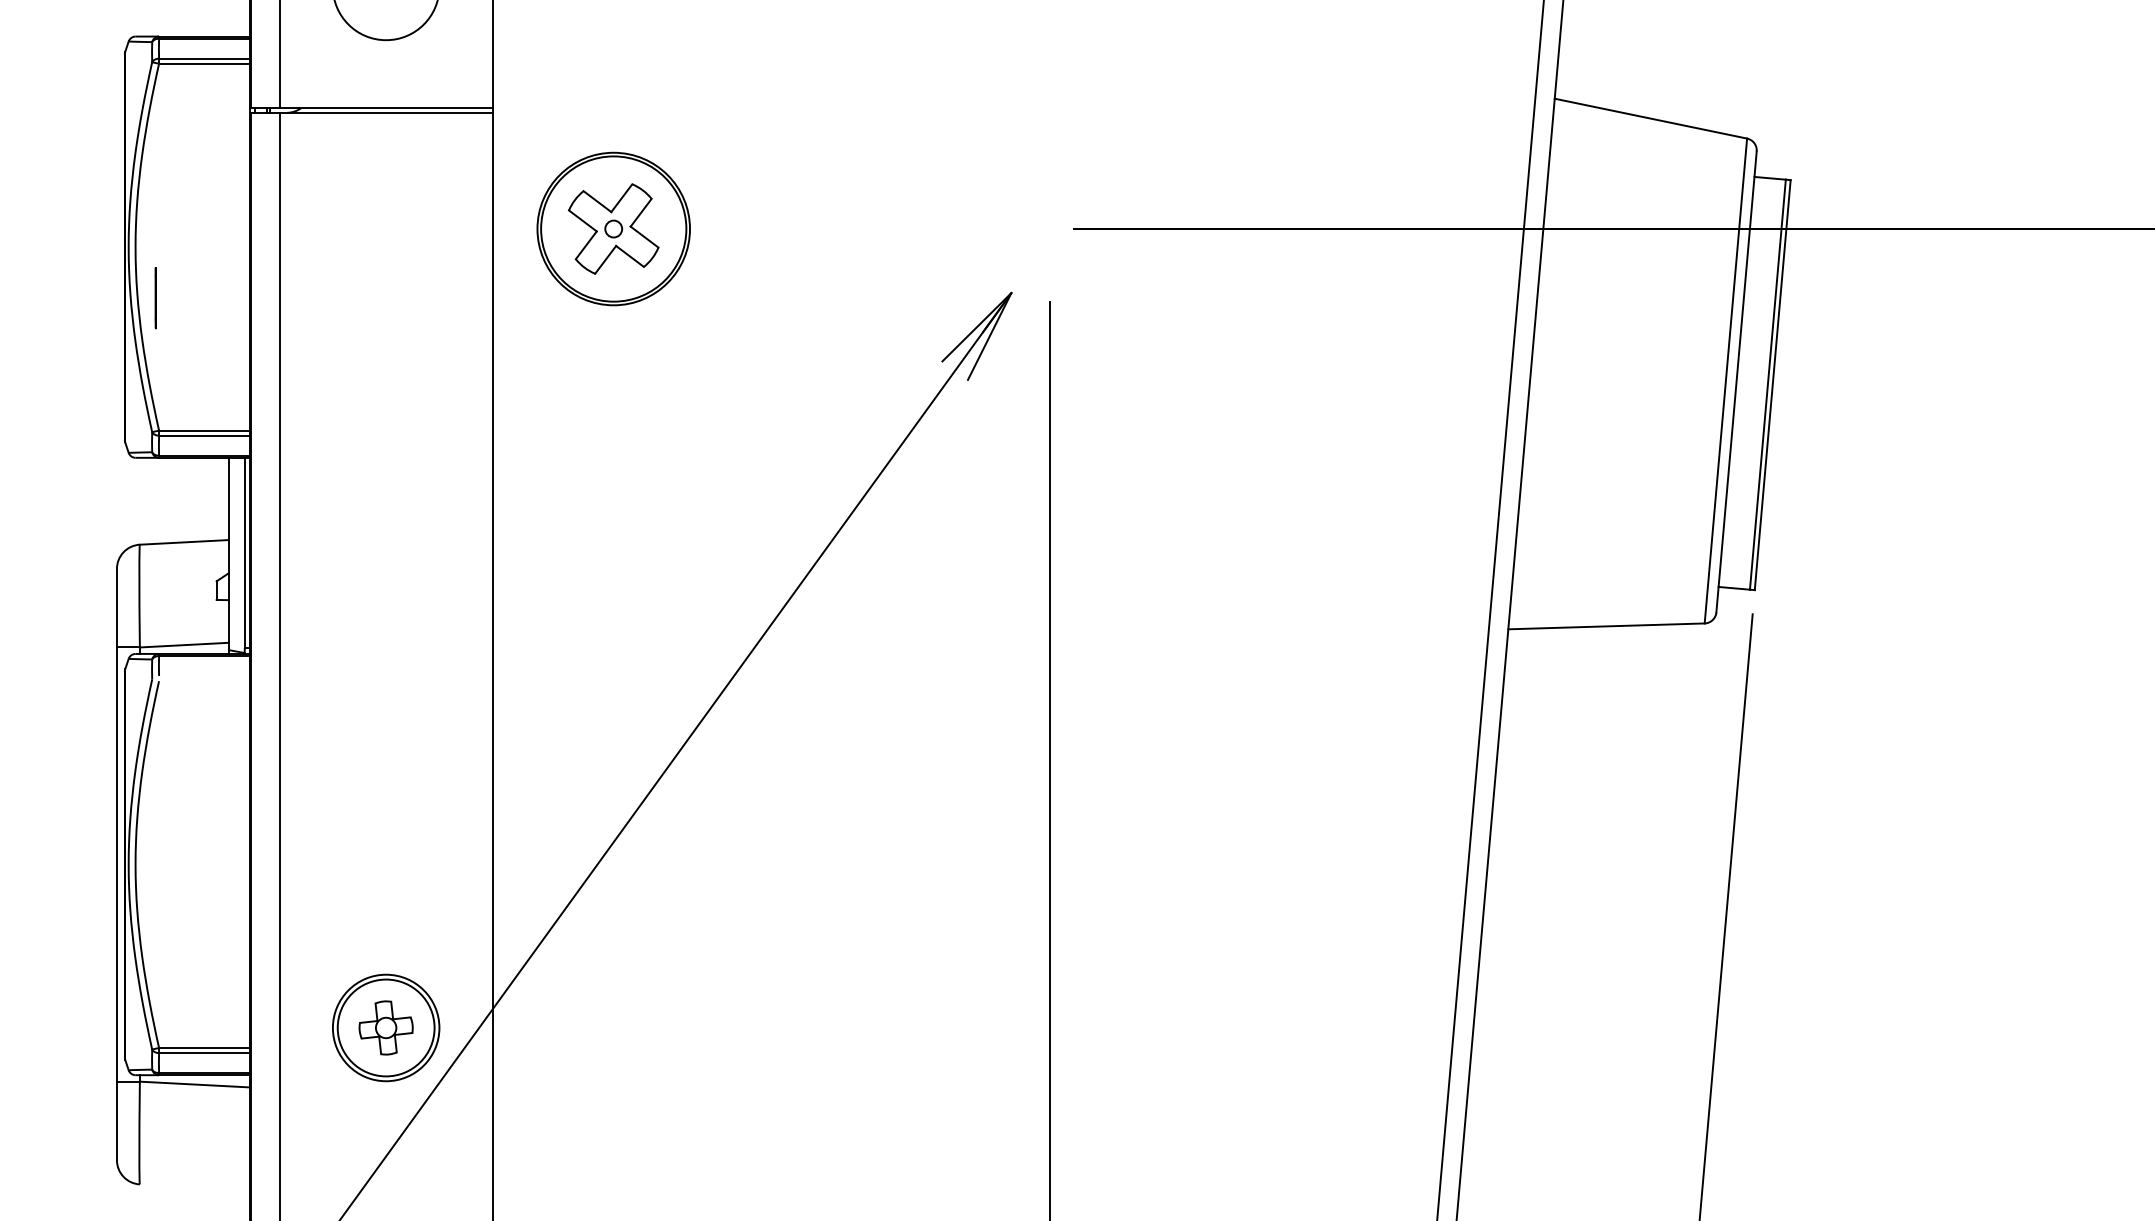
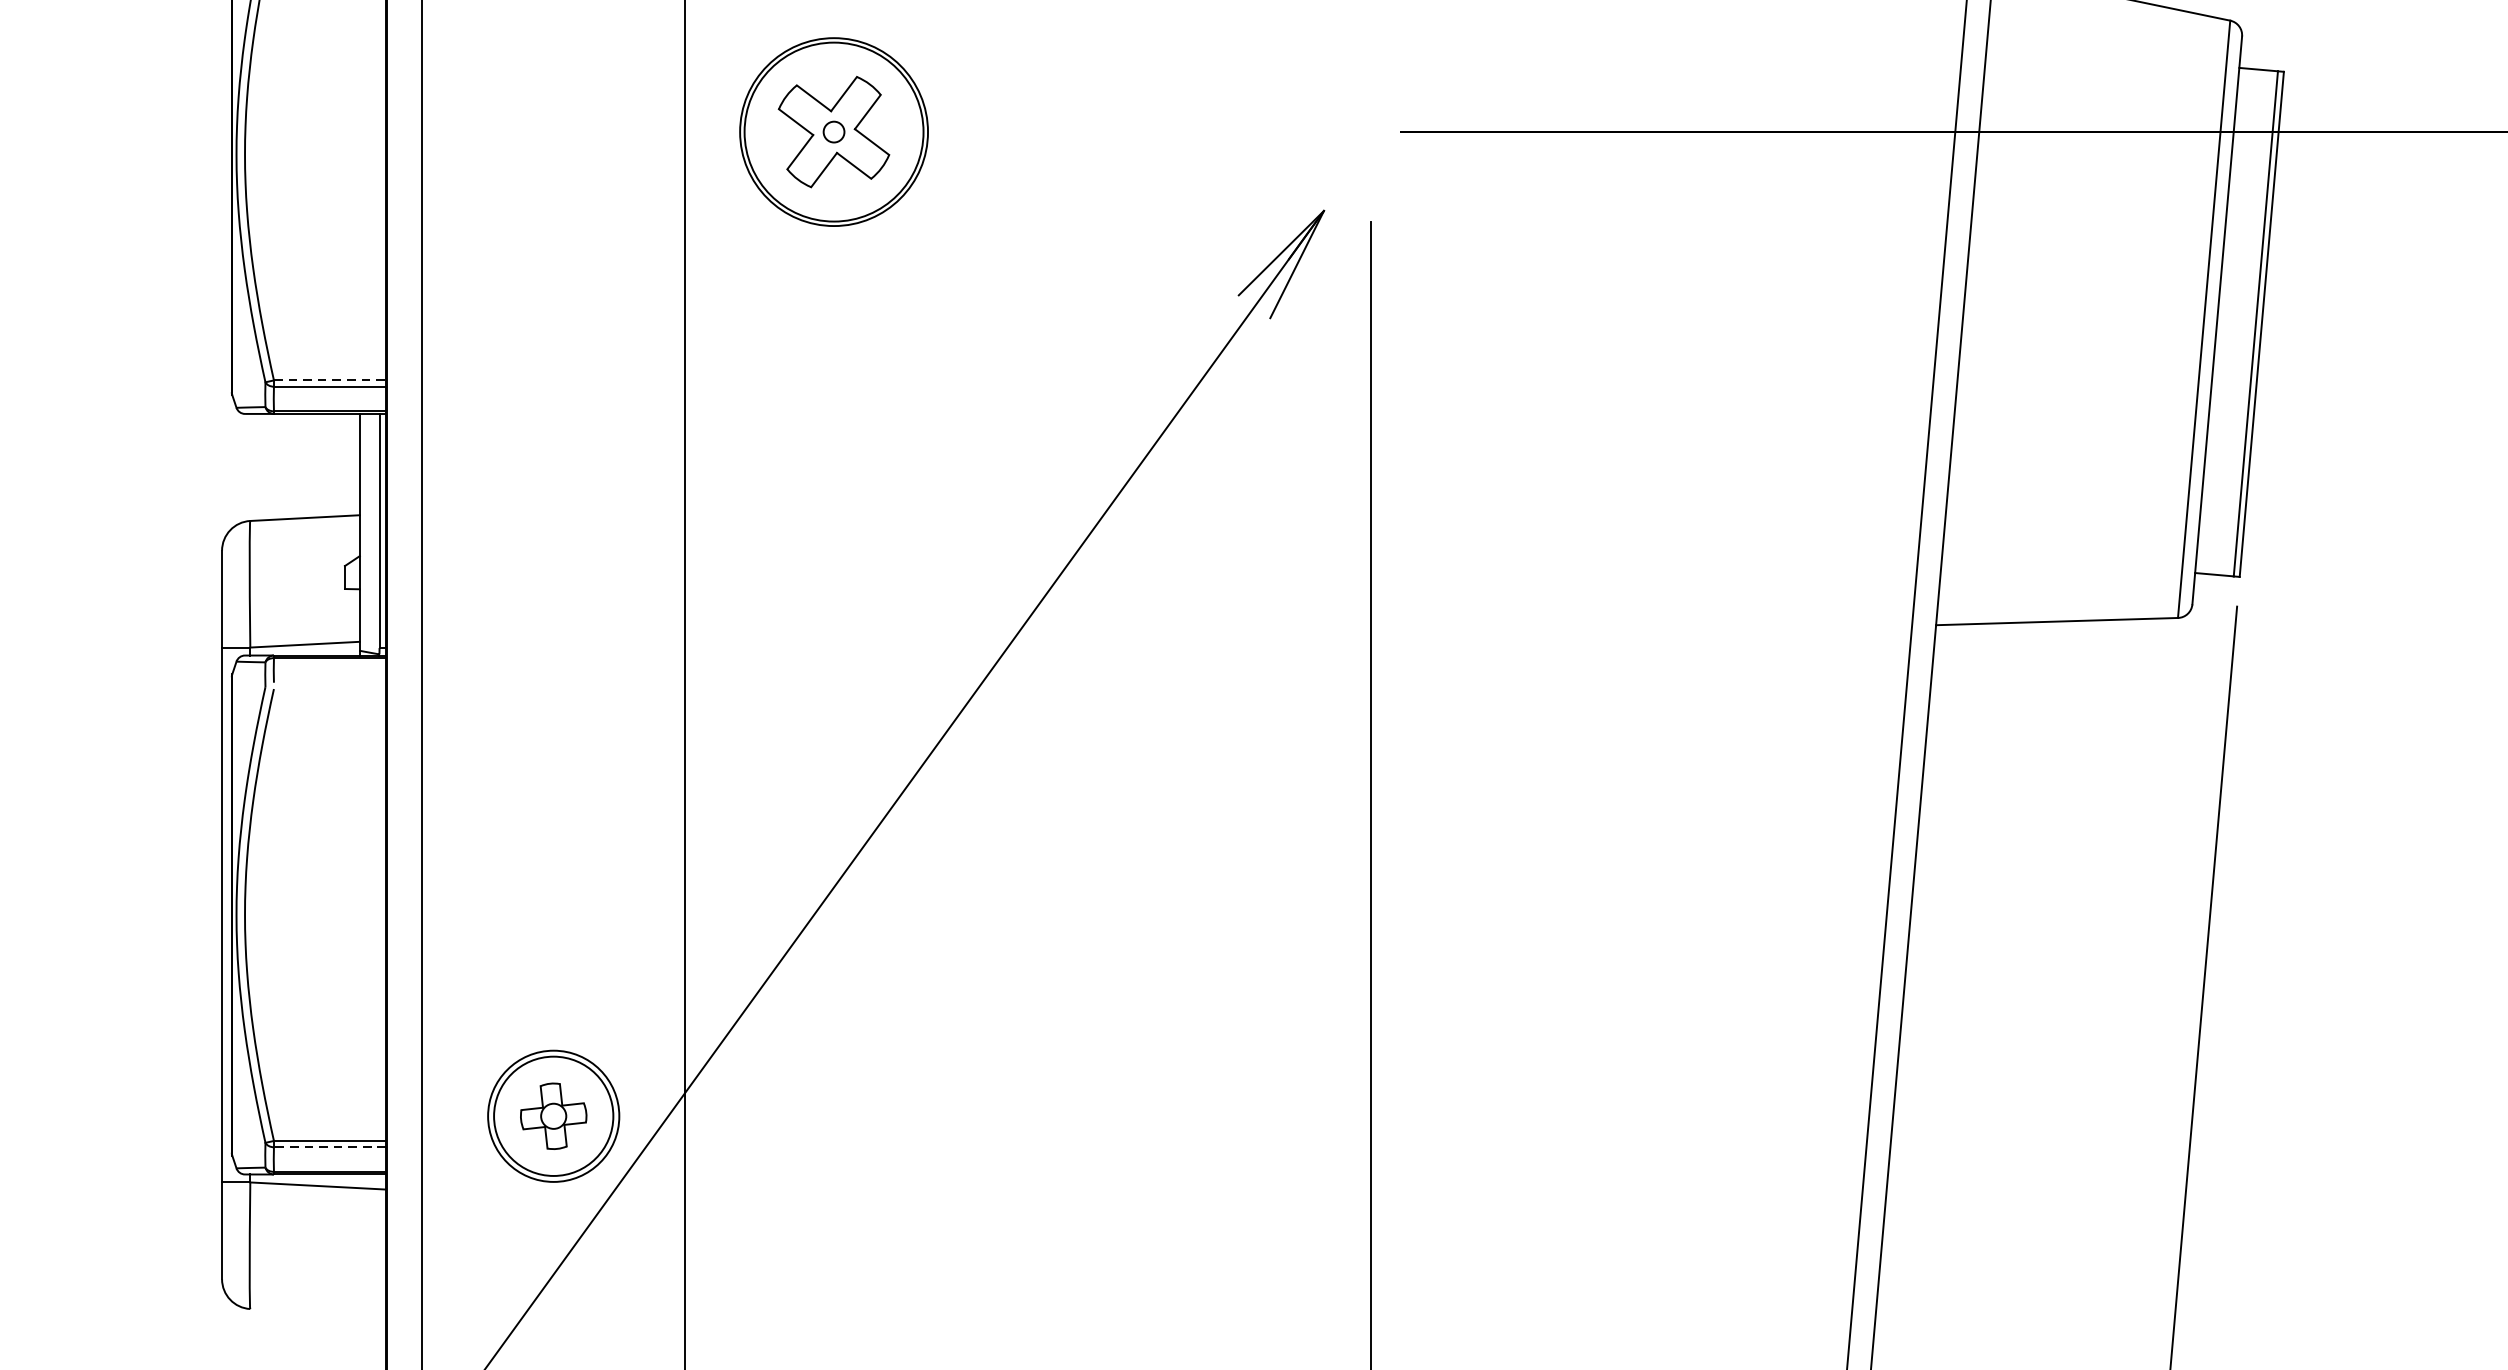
line: (155, 298) -> (269, 217), removed
line: (204, 430) -> (329, 380), solid -> dashed
line: (204, 1053) -> (329, 1147), solid -> dashed

